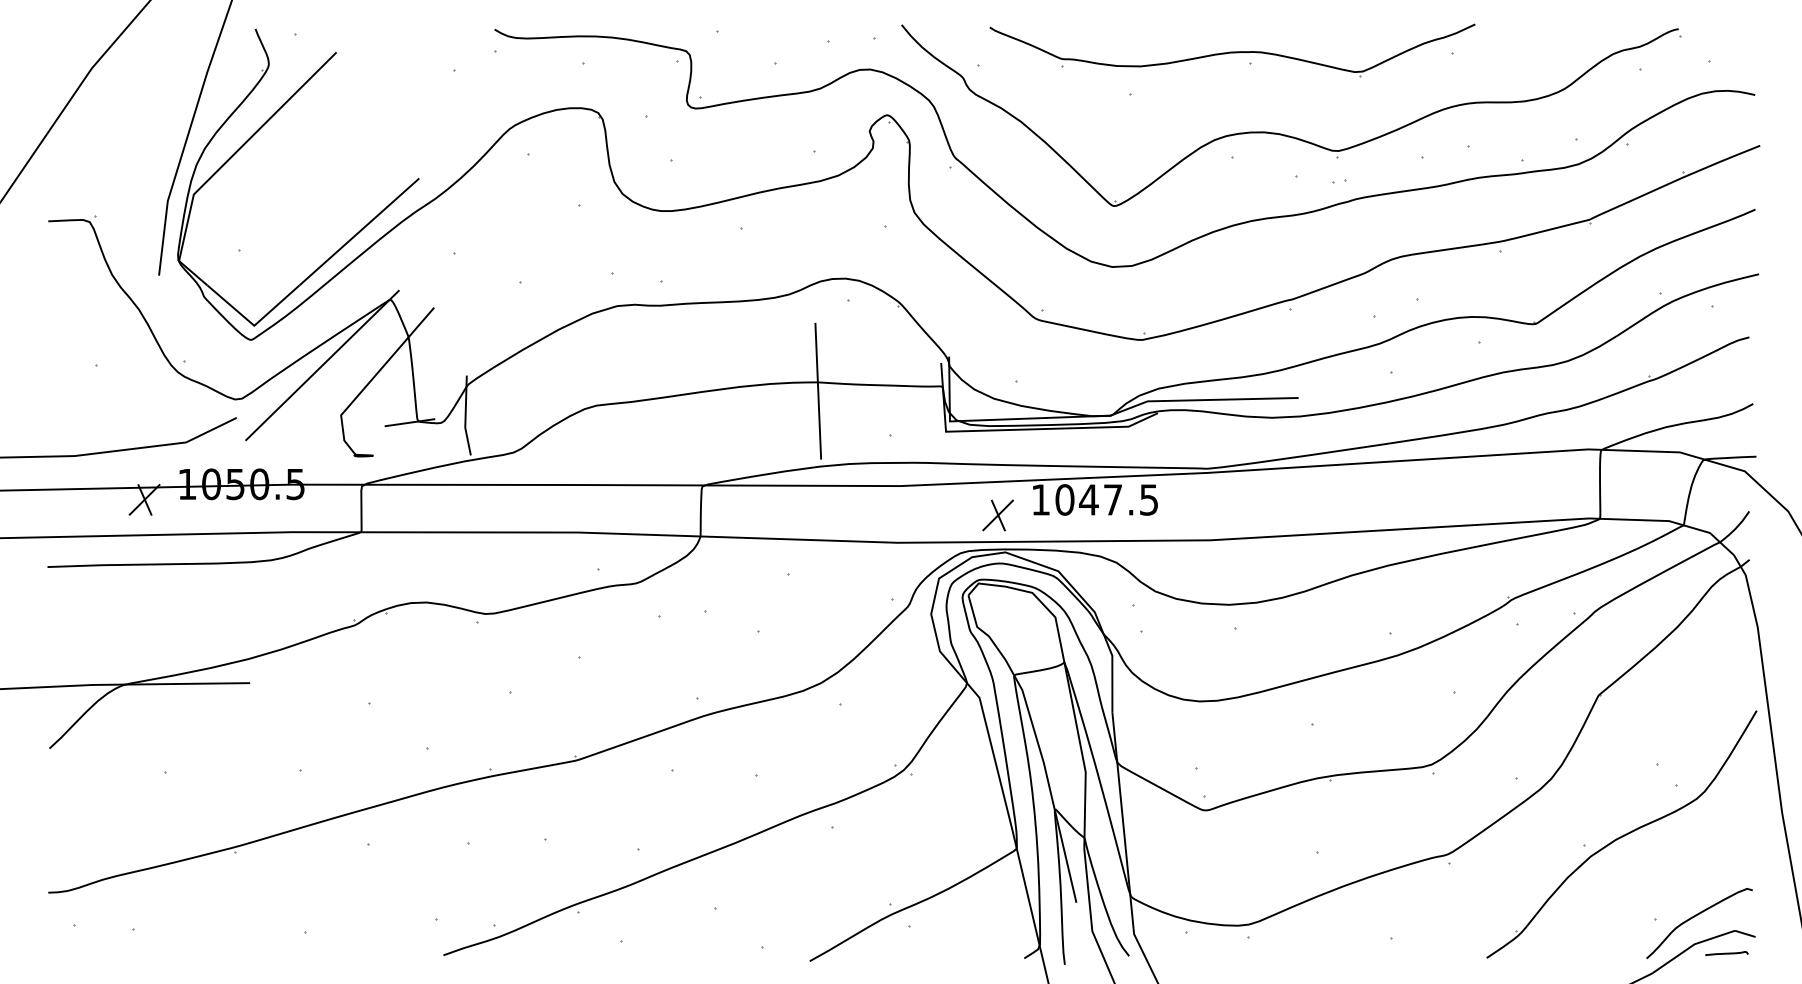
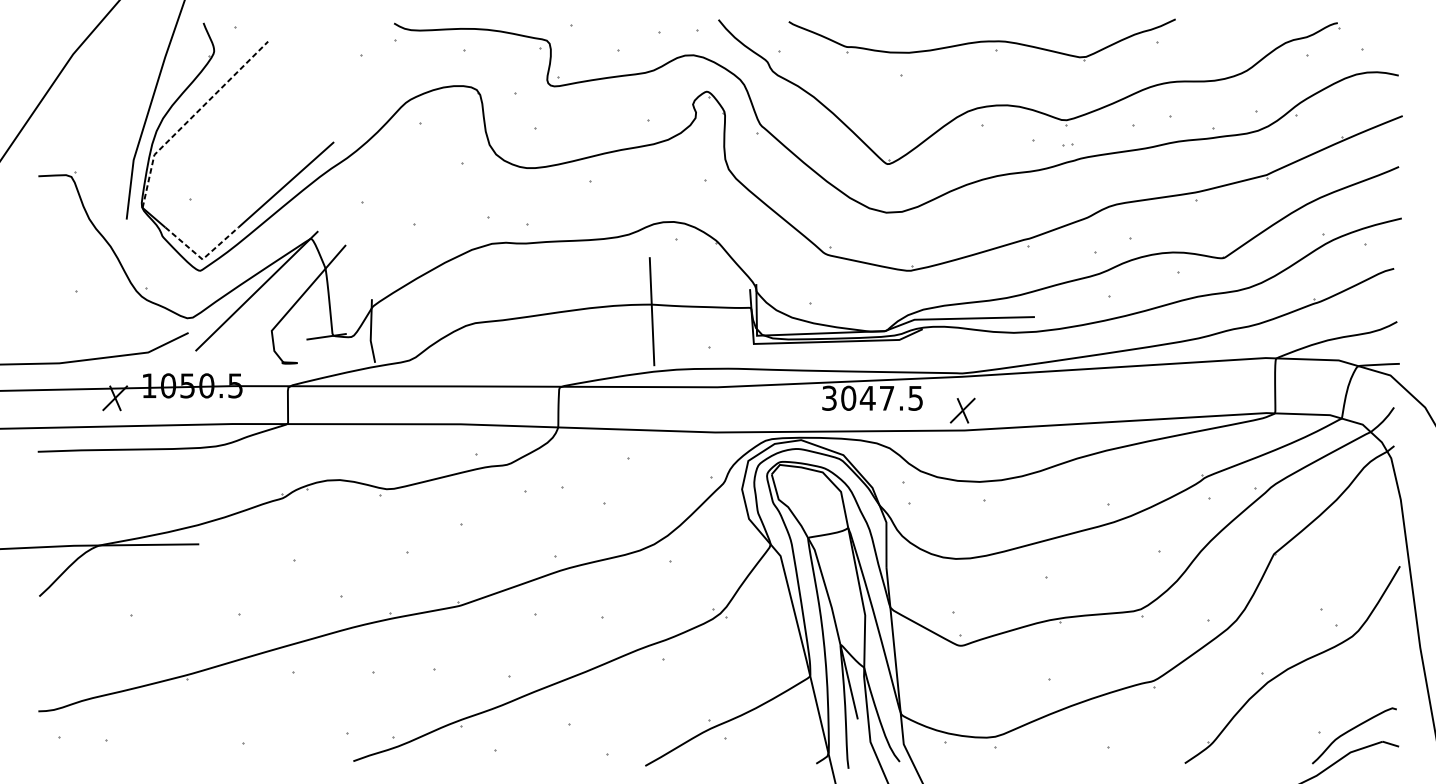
line: (240, 148) -> (191, 118), solid -> dashed
line: (254, 325) -> (202, 259), solid -> dashed
text: (1040, 499) -> (829, 397), 1047.5 -> 3047.5
part: (997, 515) -> (962, 410), moved
curve: (1726, 953) -> (1375, 759), removed

